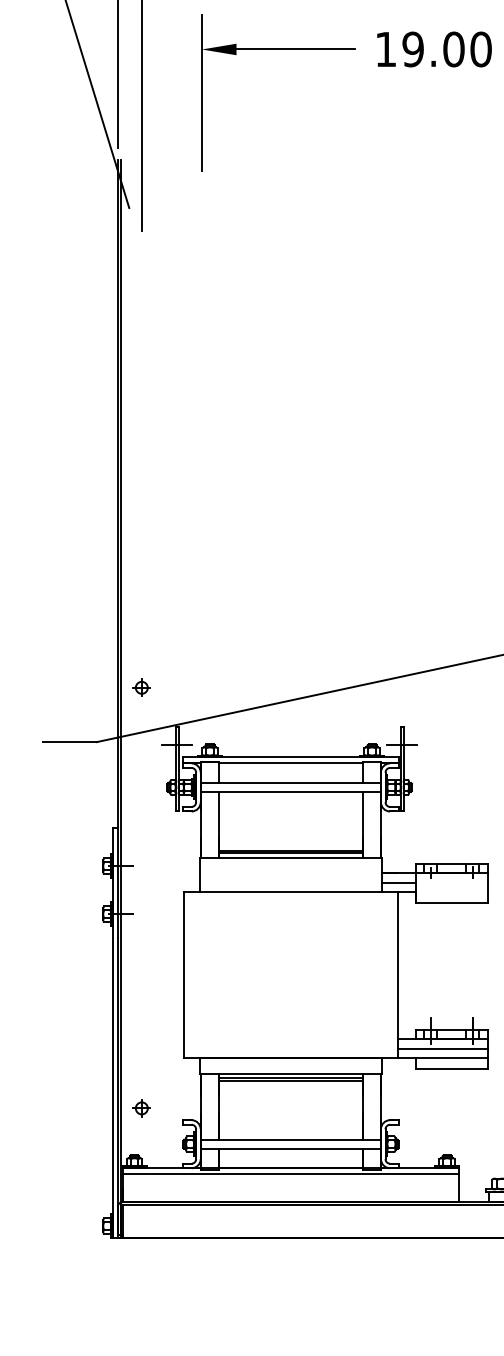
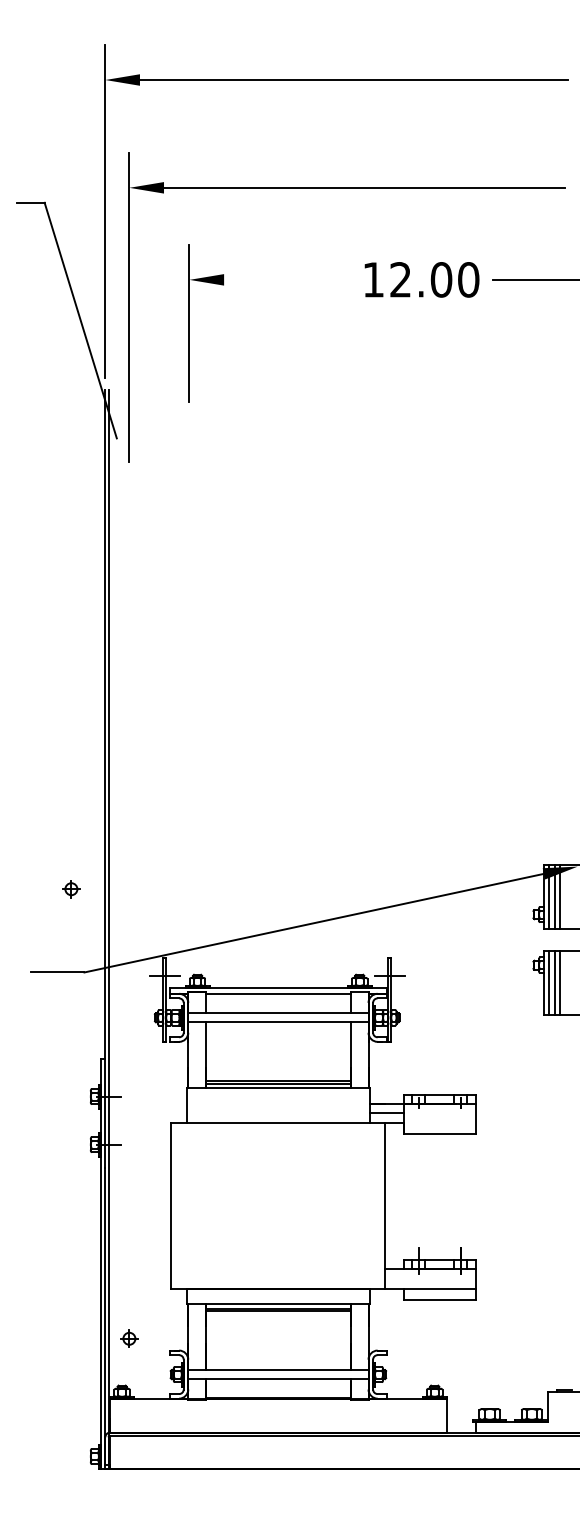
line: (295, 49) -> (283, 279), removed
text: (412, 49) -> (400, 279), 19.00 -> 12.00
part: (141, 688) -> (71, 889), moved
line: (442, 1049) -> (430, 1279), removed
line: (290, 1174) -> (278, 1404), removed

